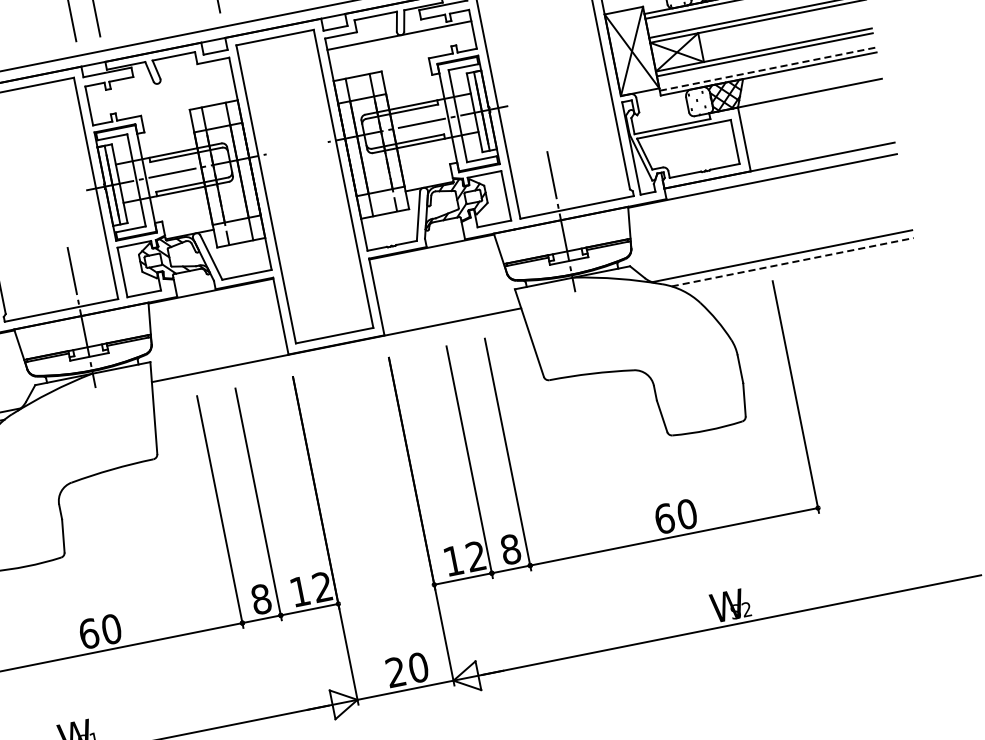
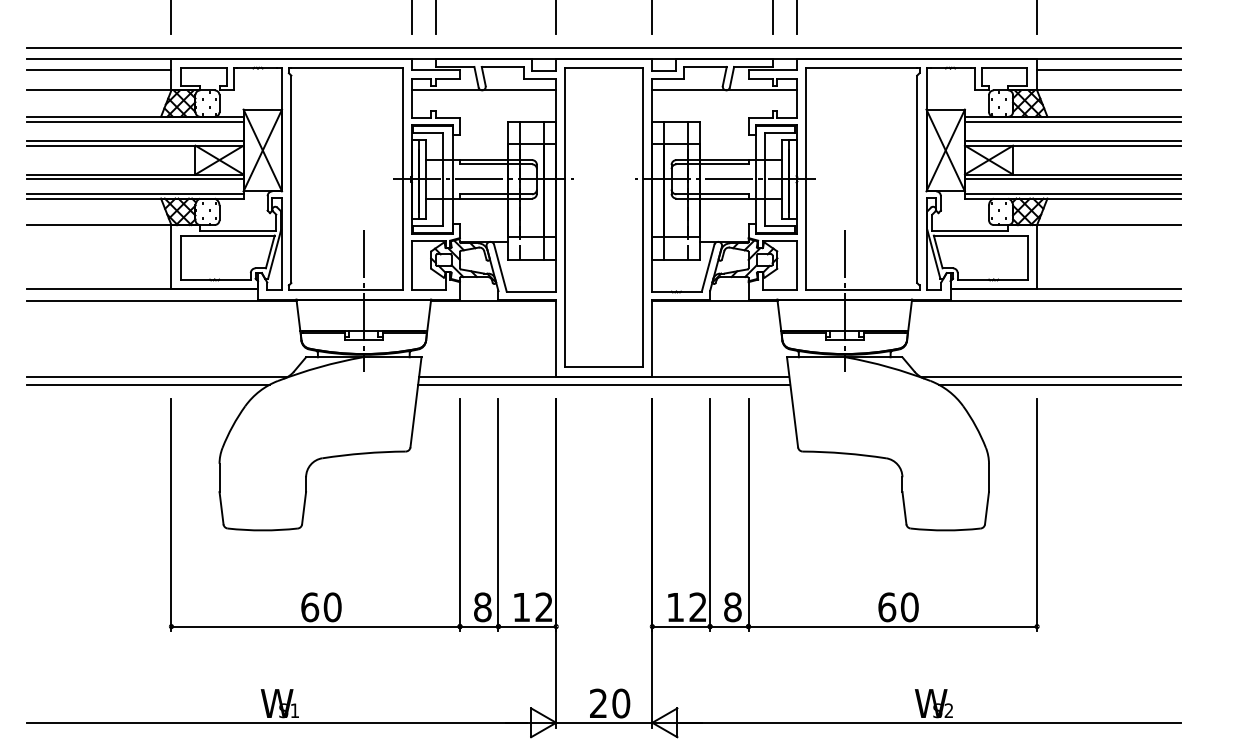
line: (768, 68) -> (1073, 193), dashed -> solid
line: (159, 83) -> (483, 90), added
line: (793, 261) -> (1060, 384), dashed -> solid
line: (338, 352) -> (604, 384), added

